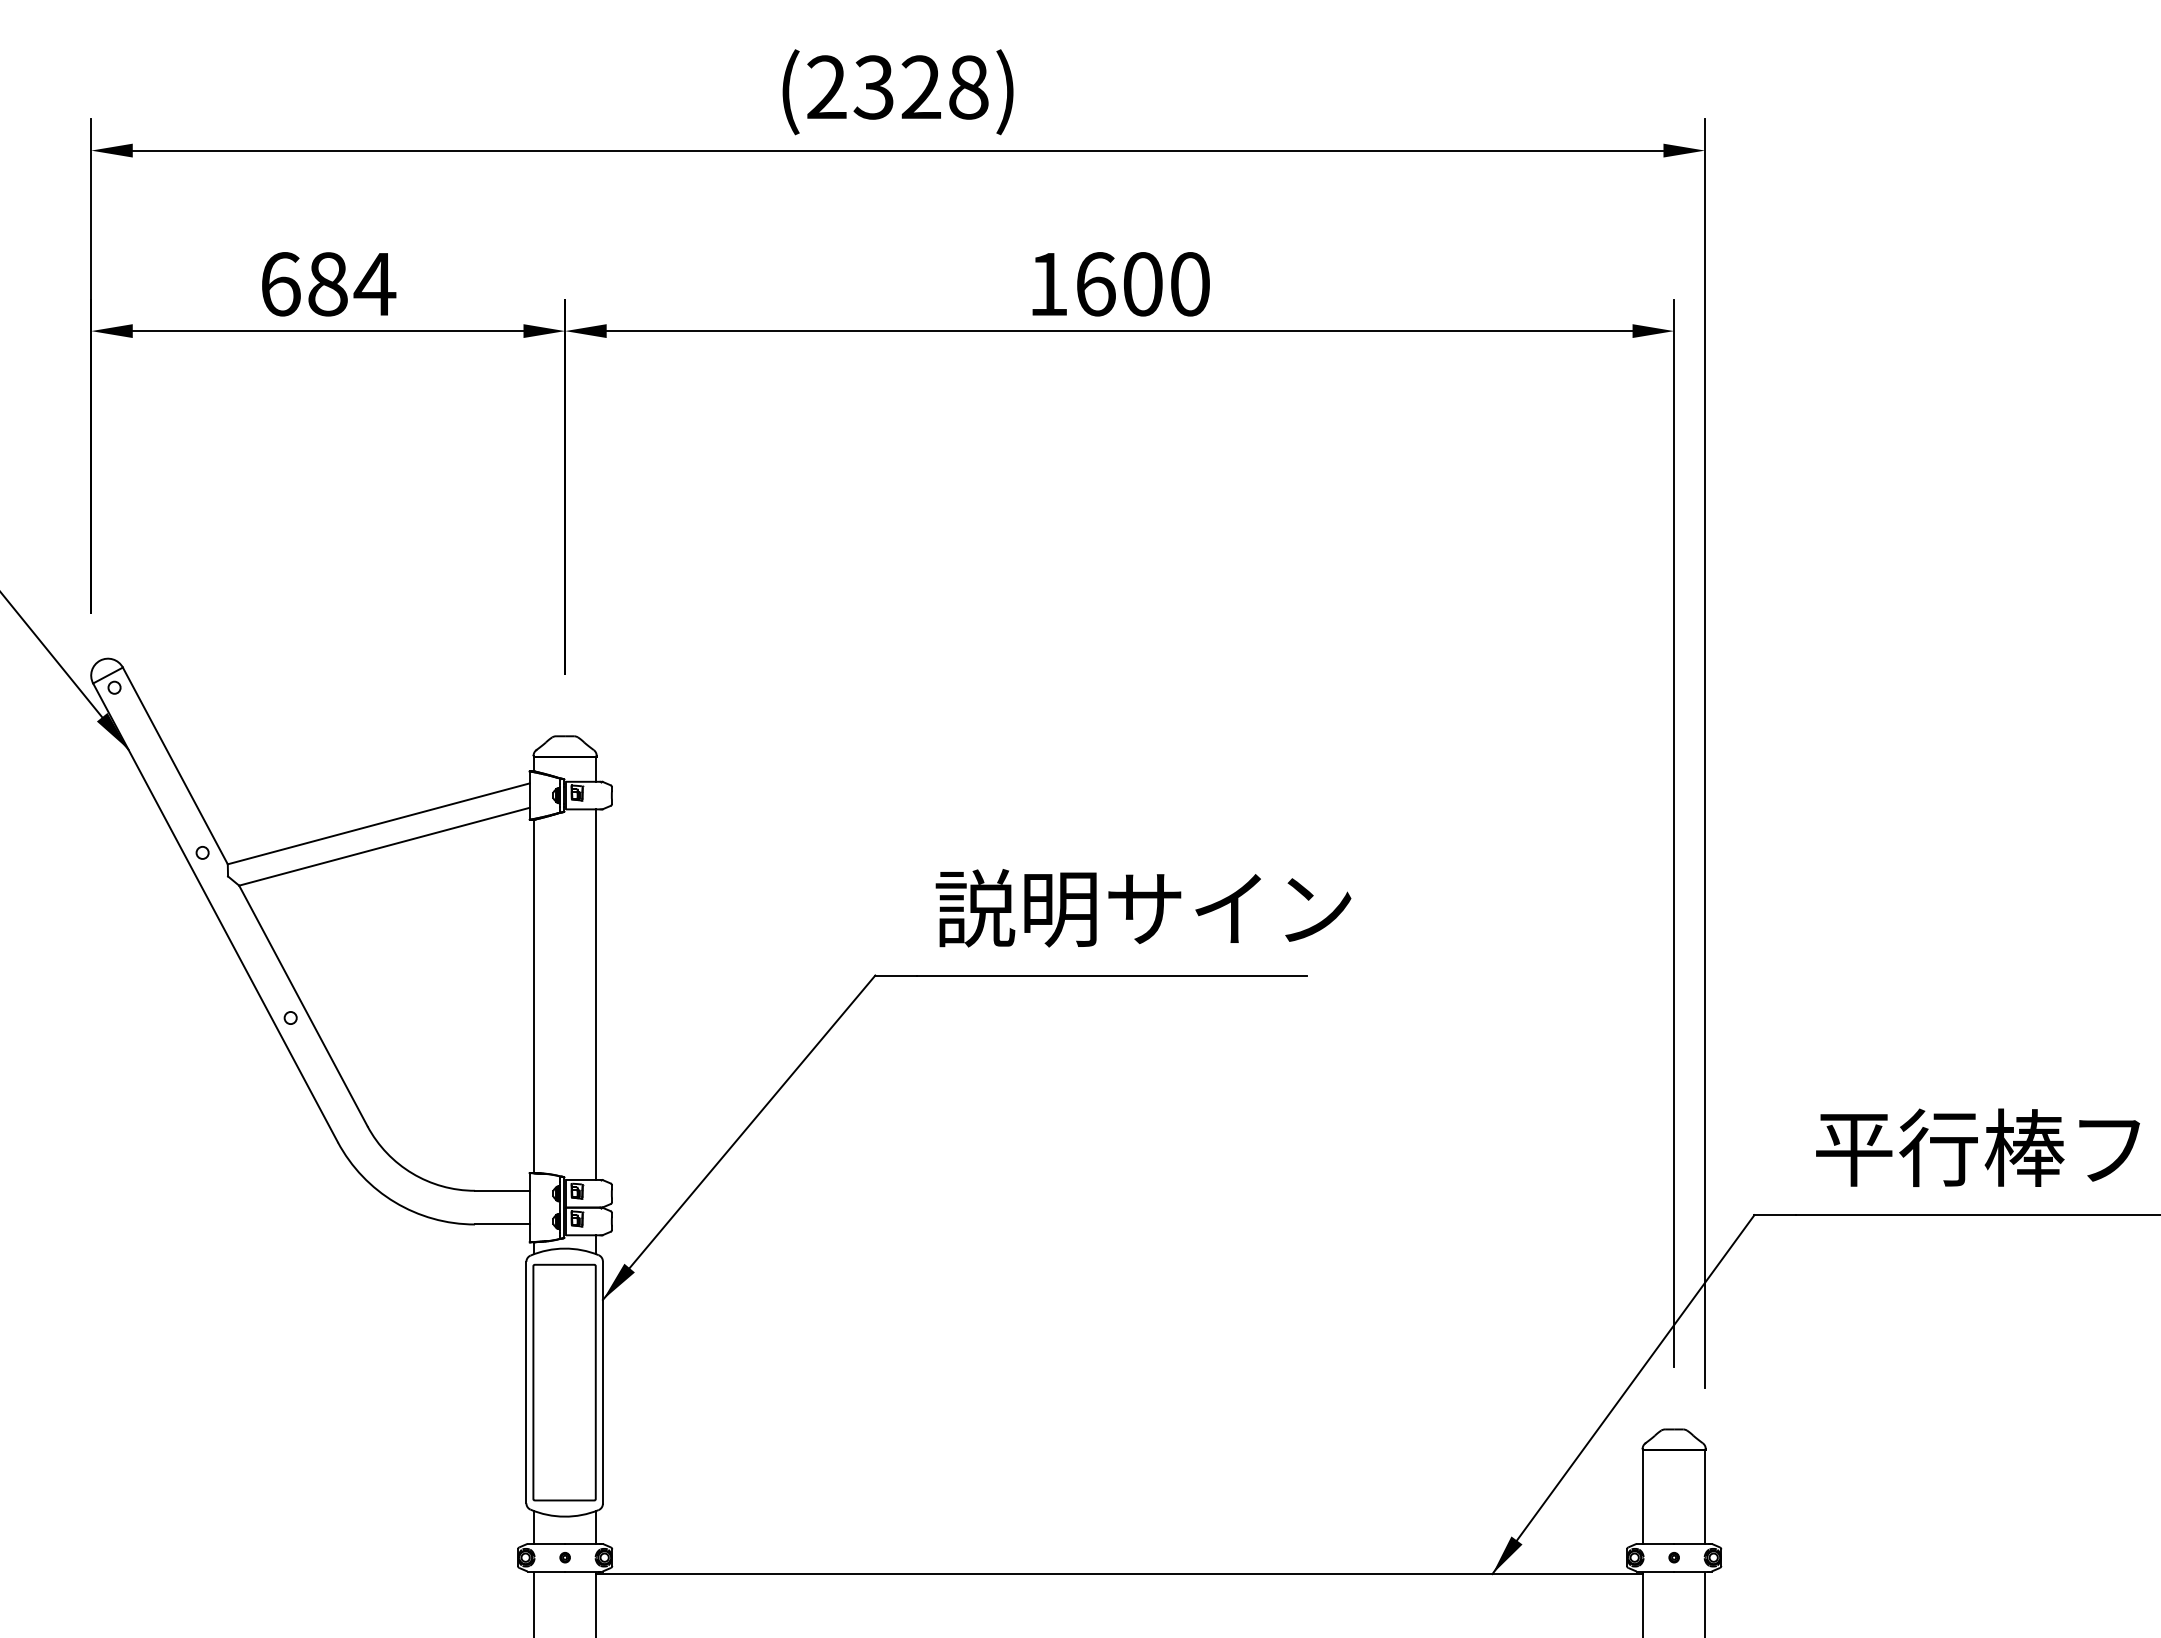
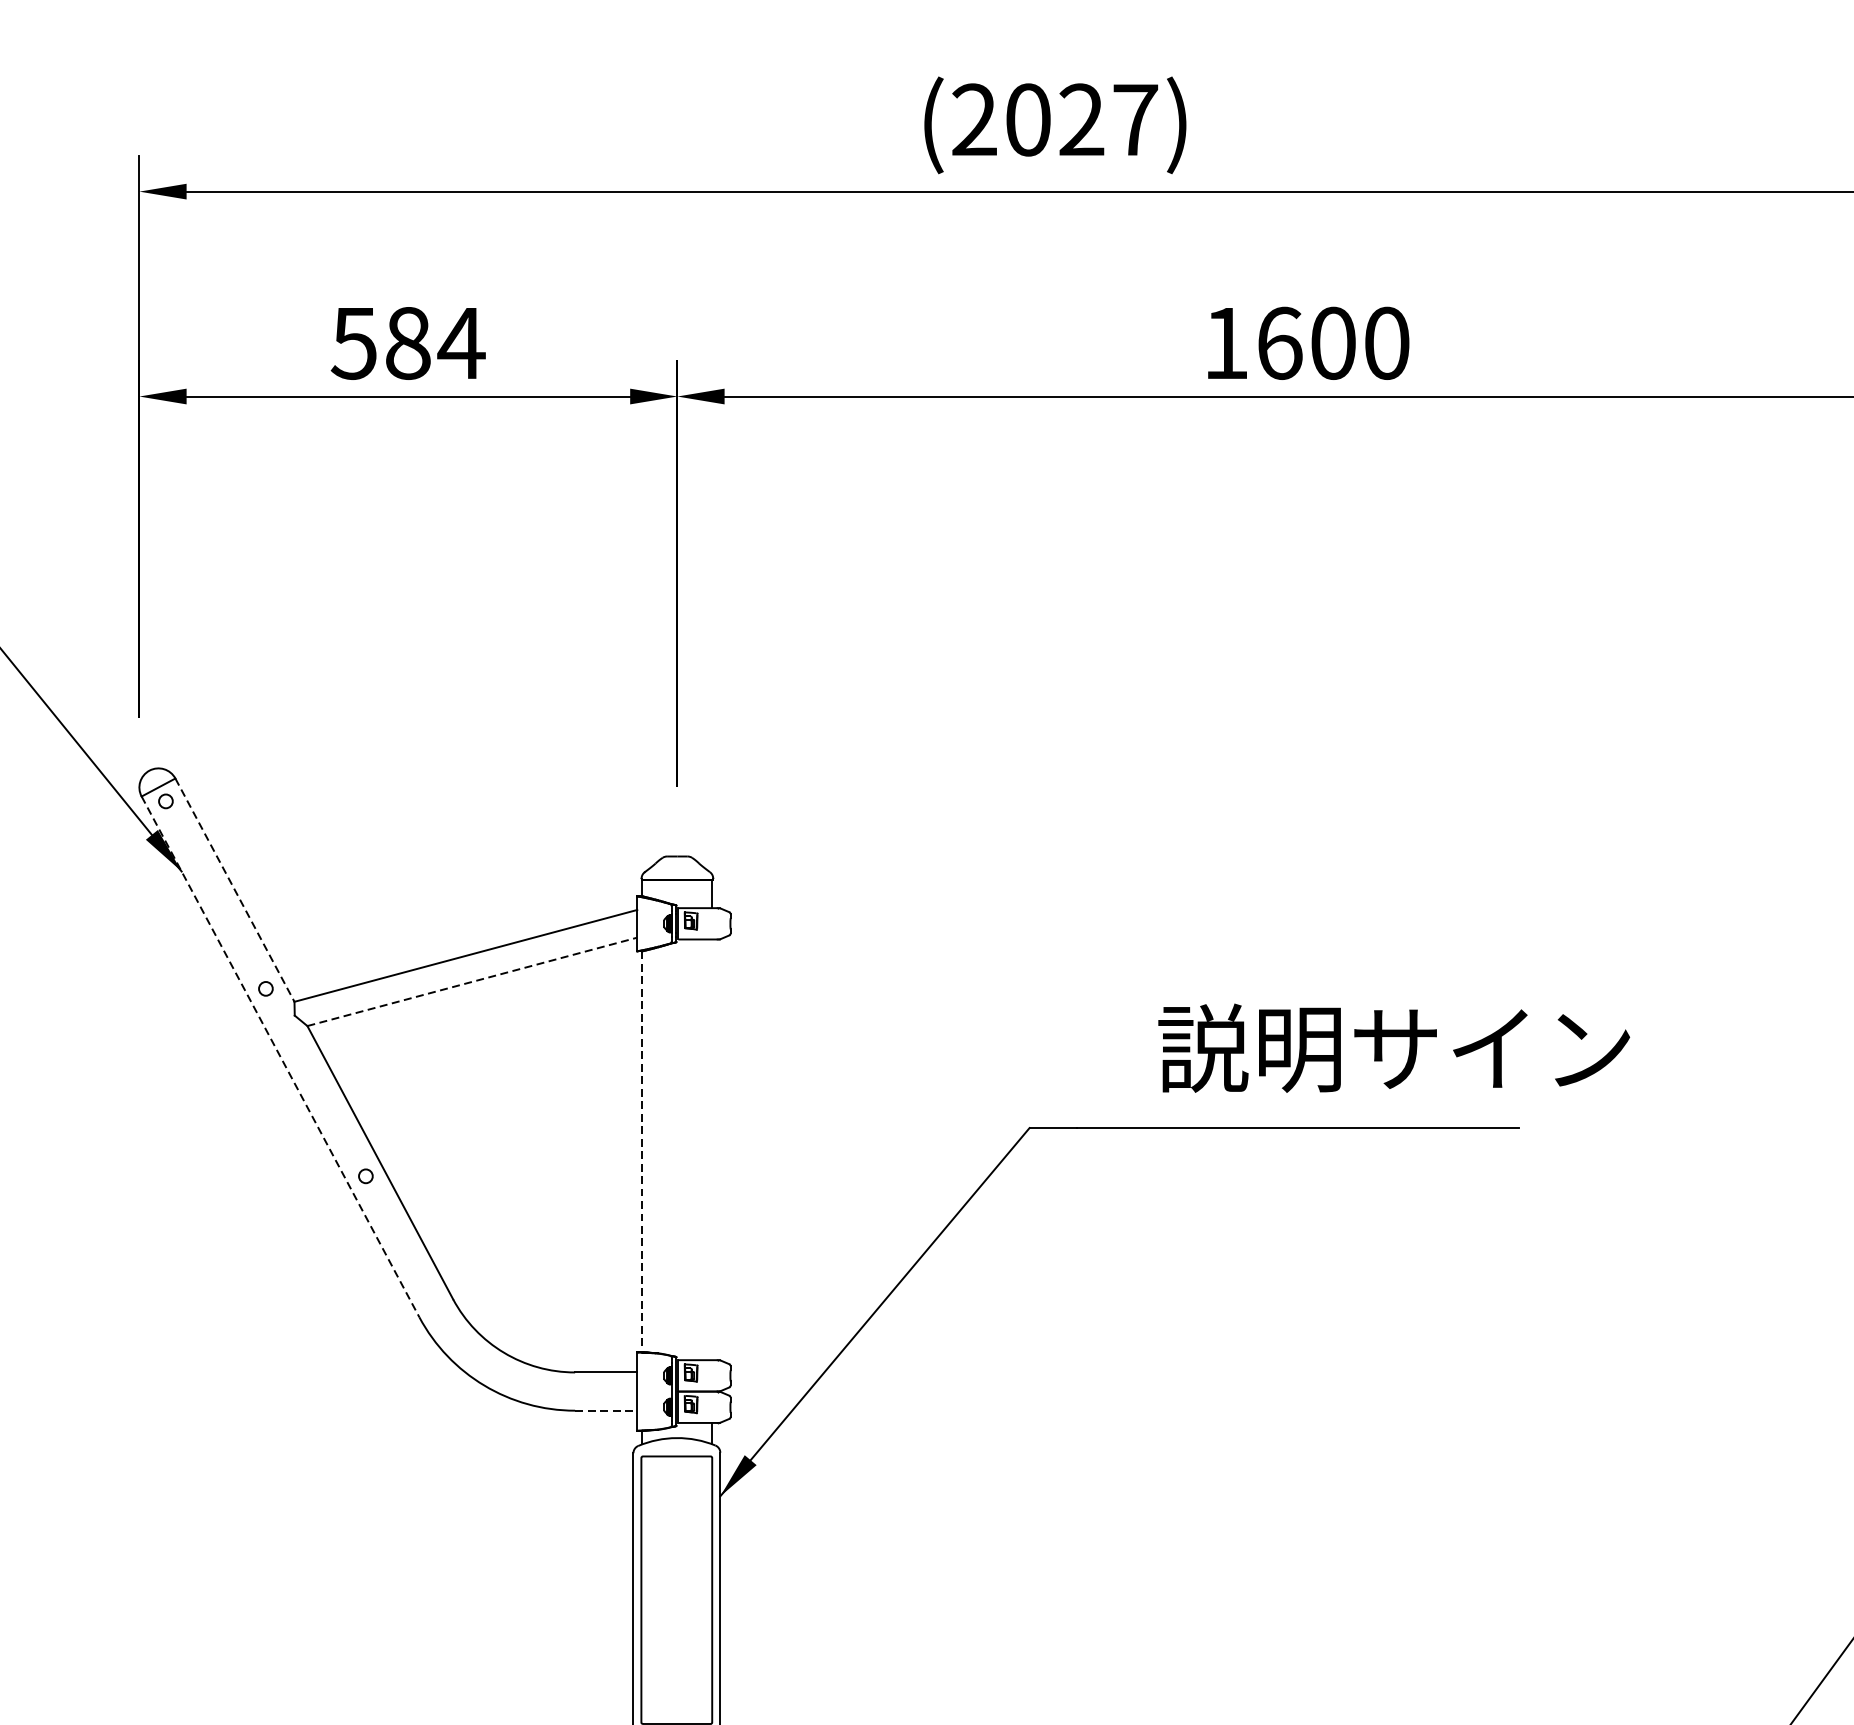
text: (920, 87) -> (1080, 119), (2328) -> (2027)
text: (279, 284) -> (353, 343), 684 -> 584
line: (175, 766) -> (235, 890), solid -> dashed
line: (384, 846) -> (472, 981), solid -> dashed
text: (1143, 908) -> (1394, 1048), moved
line: (215, 912) -> (280, 1056), solid -> dashed
line: (596, 994) -> (713, 1149), removed
line: (534, 996) -> (642, 1151), solid -> dashed
line: (502, 1224) -> (606, 1410), solid -> dashed

